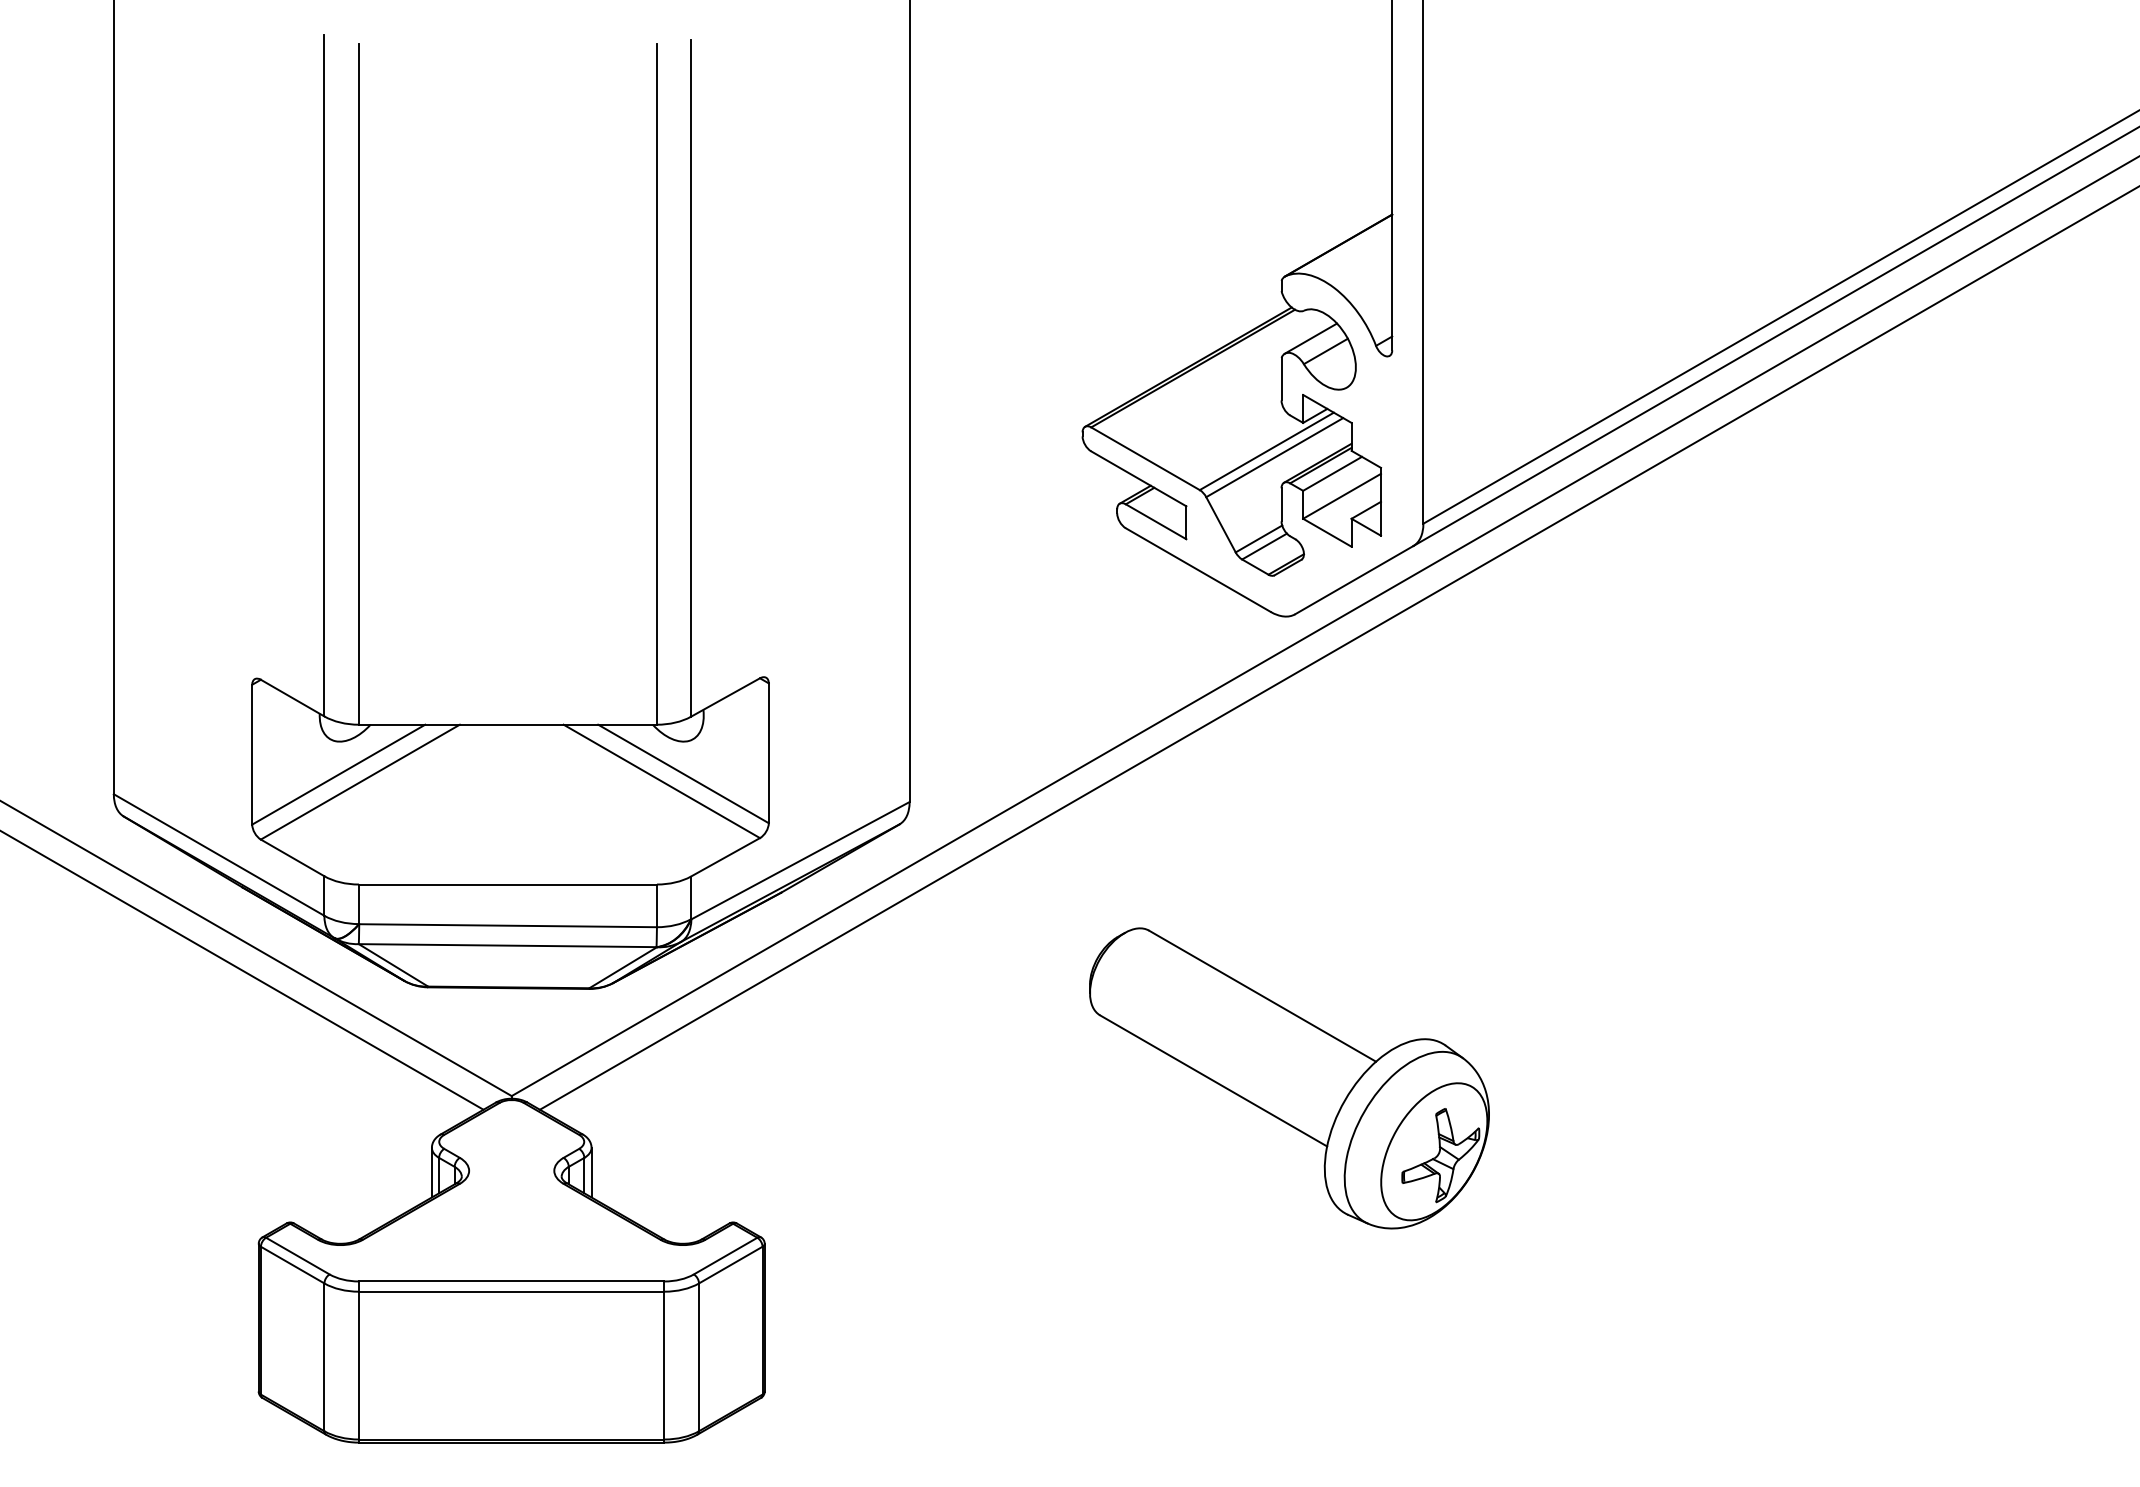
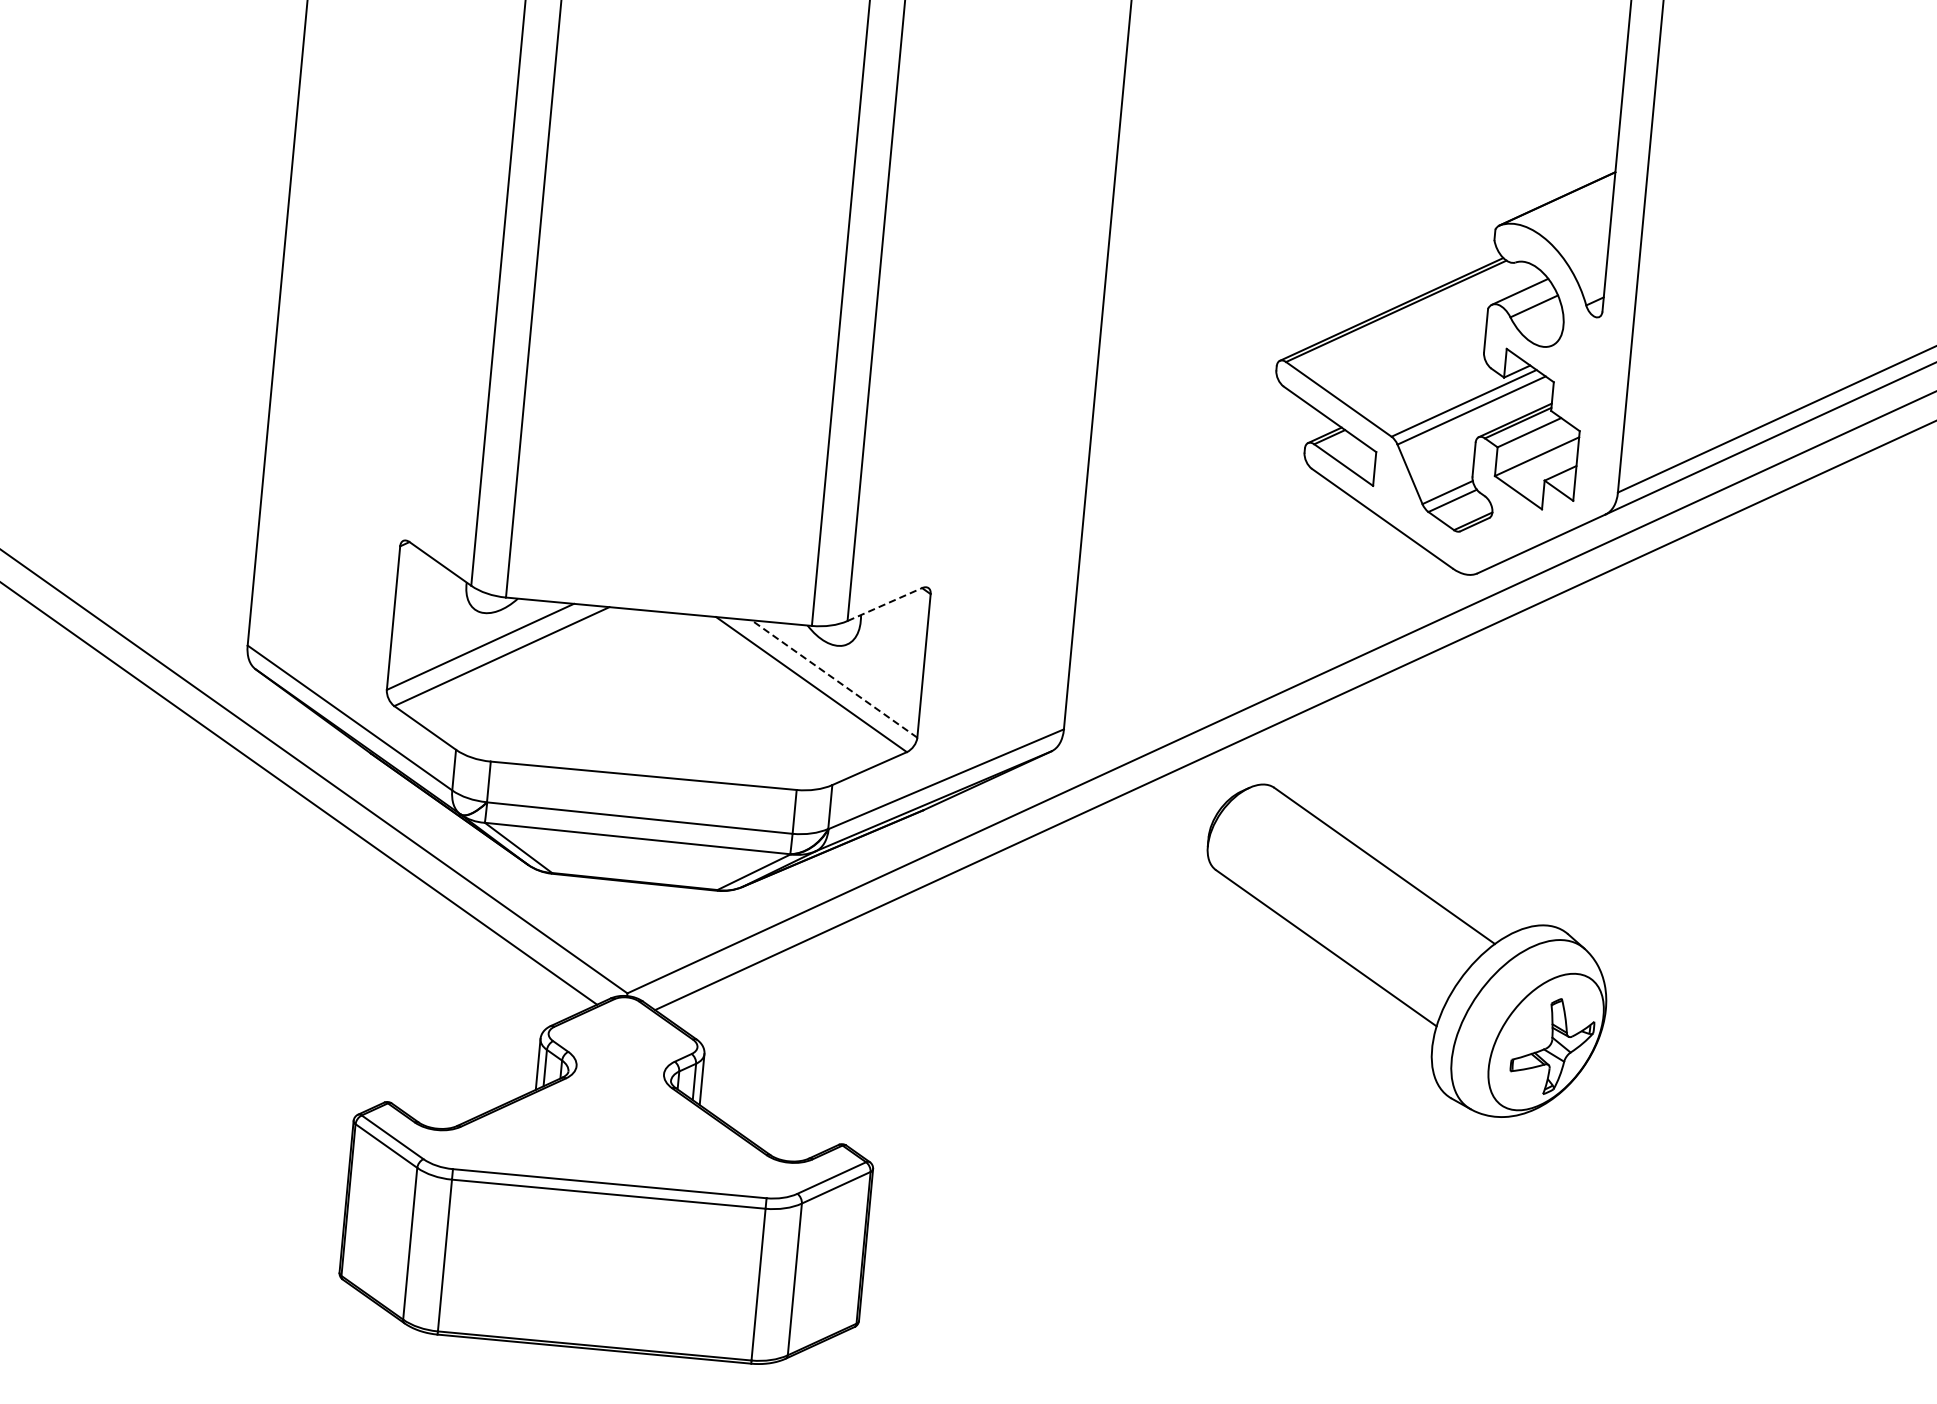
line: (725, 697) -> (884, 604), solid -> dashed
line: (683, 773) -> (834, 678), solid -> dashed
part: (1289, 1078) -> (1404, 953), moved

